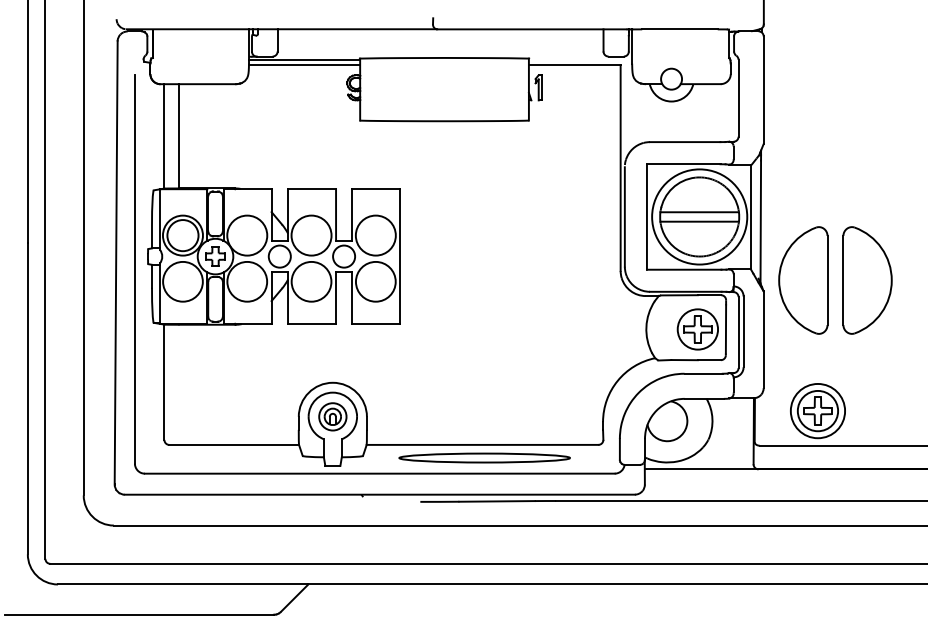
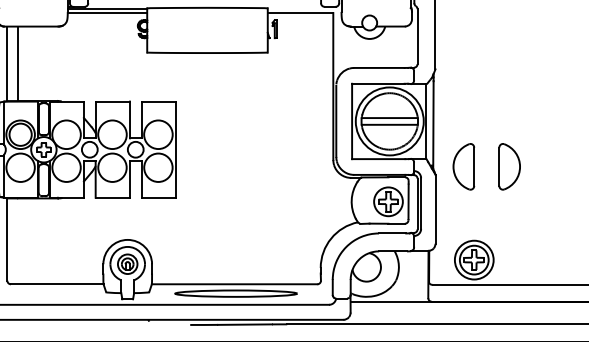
part: (803, 280) -> (463, 166), size x0.6
part: (867, 280) -> (509, 166), size x0.6

